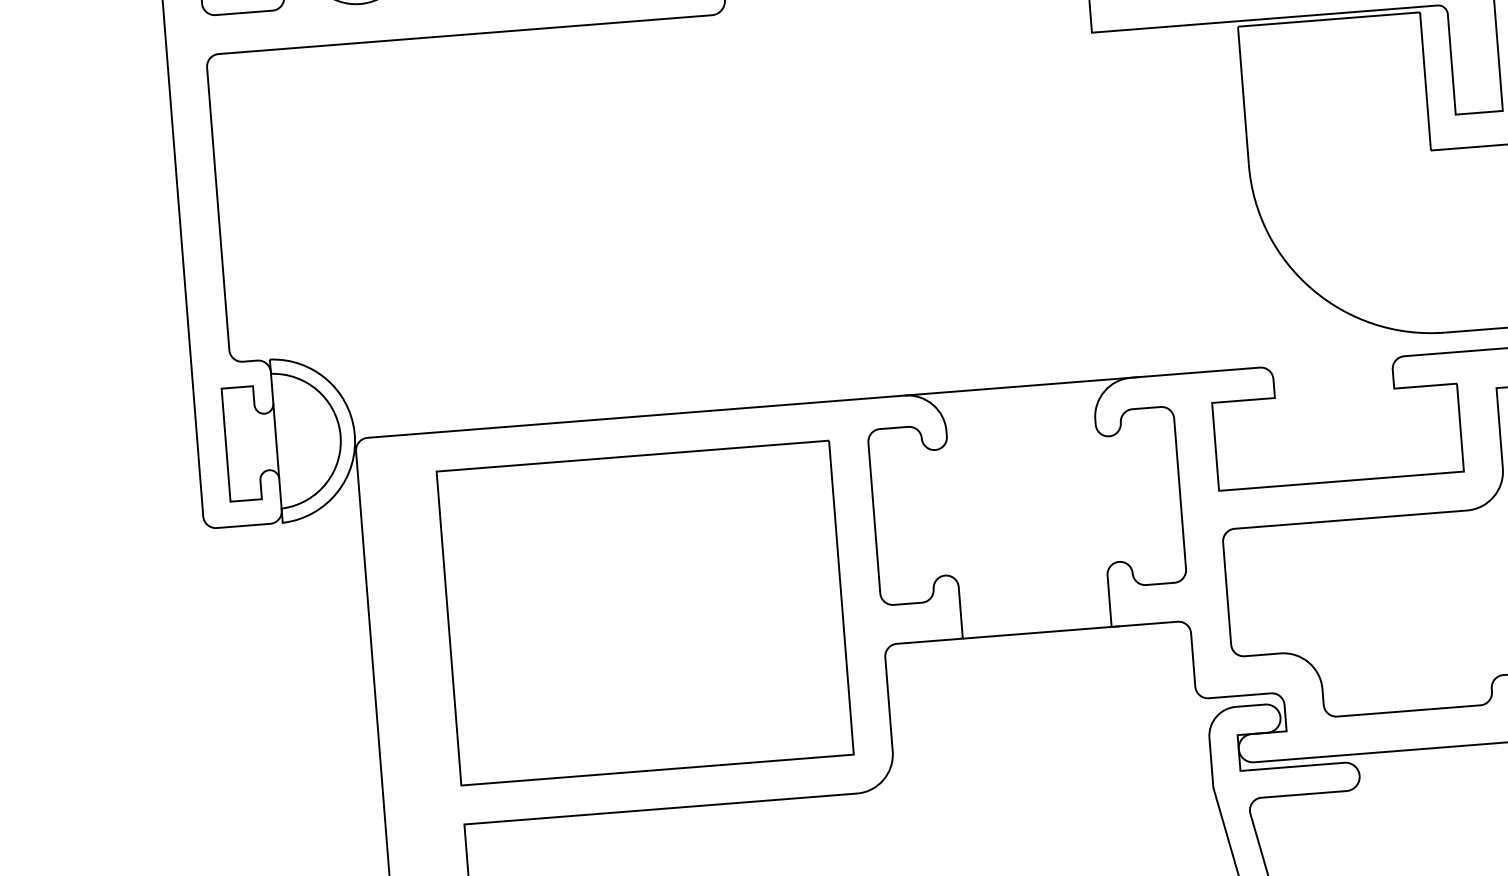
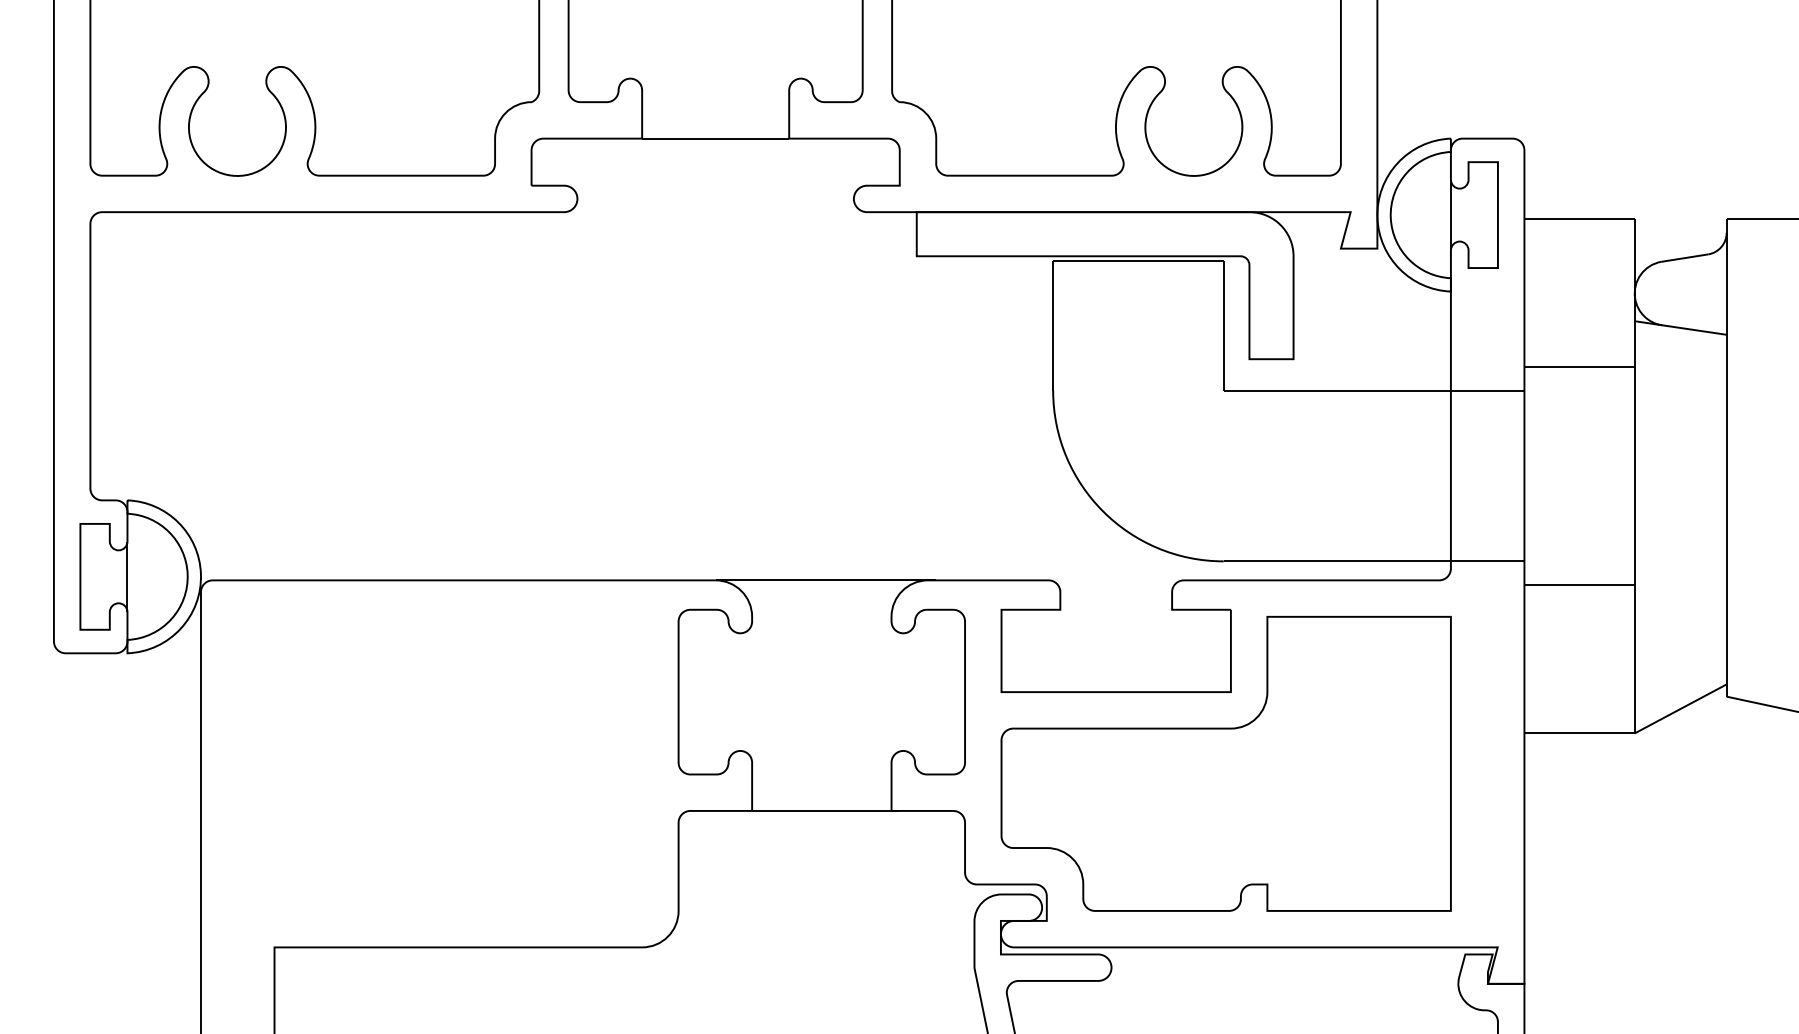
part: (645, 612) -> (458, 763), removed

